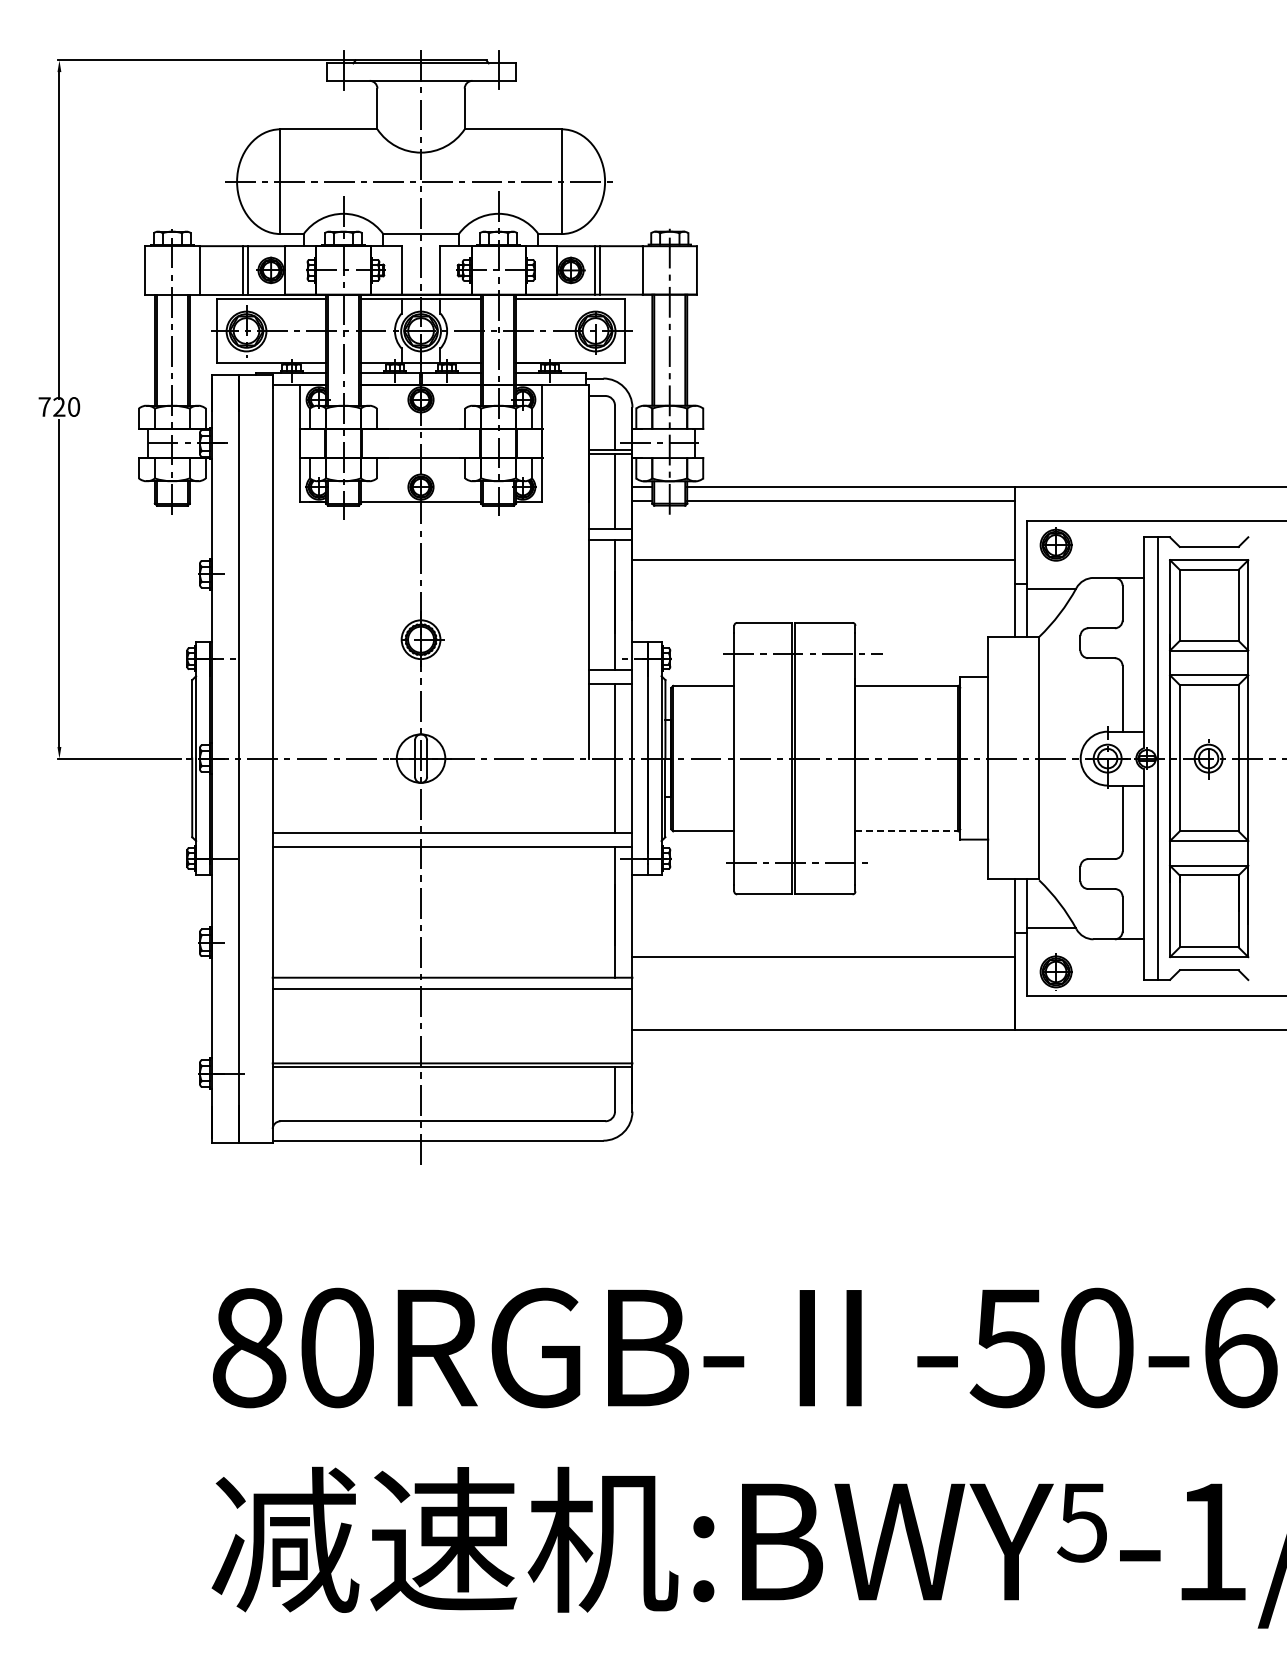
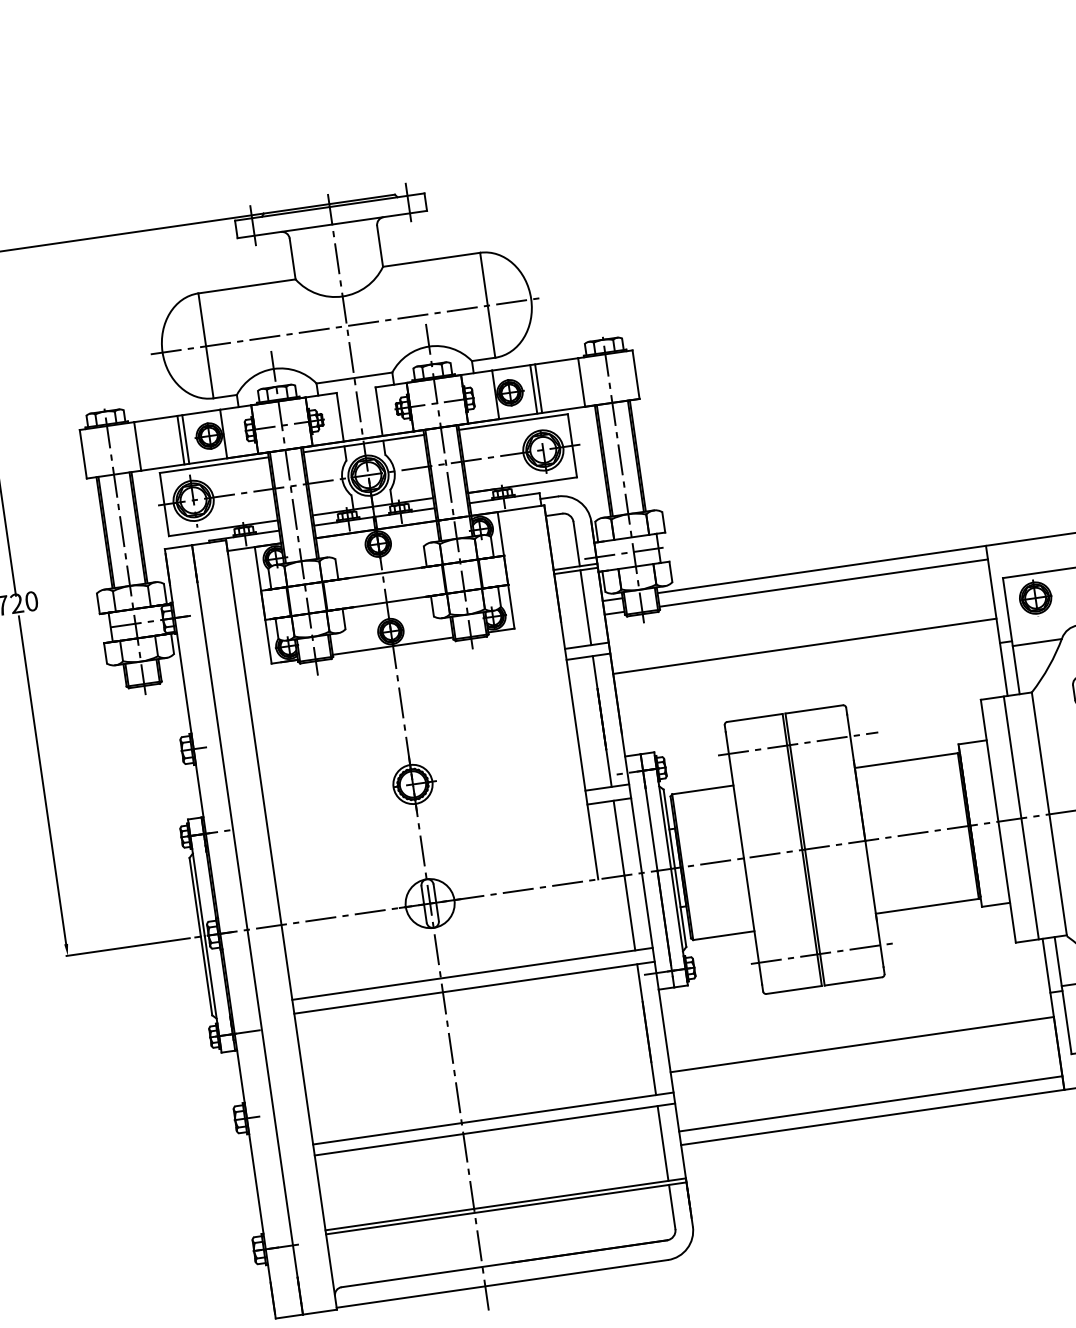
line: (1011, 757) -> (1021, 817), added
line: (907, 831) -> (928, 906), dashed -> solid
line: (823, 1016) -> (870, 1103), added
line: (615, 1025) -> (663, 1142), added

